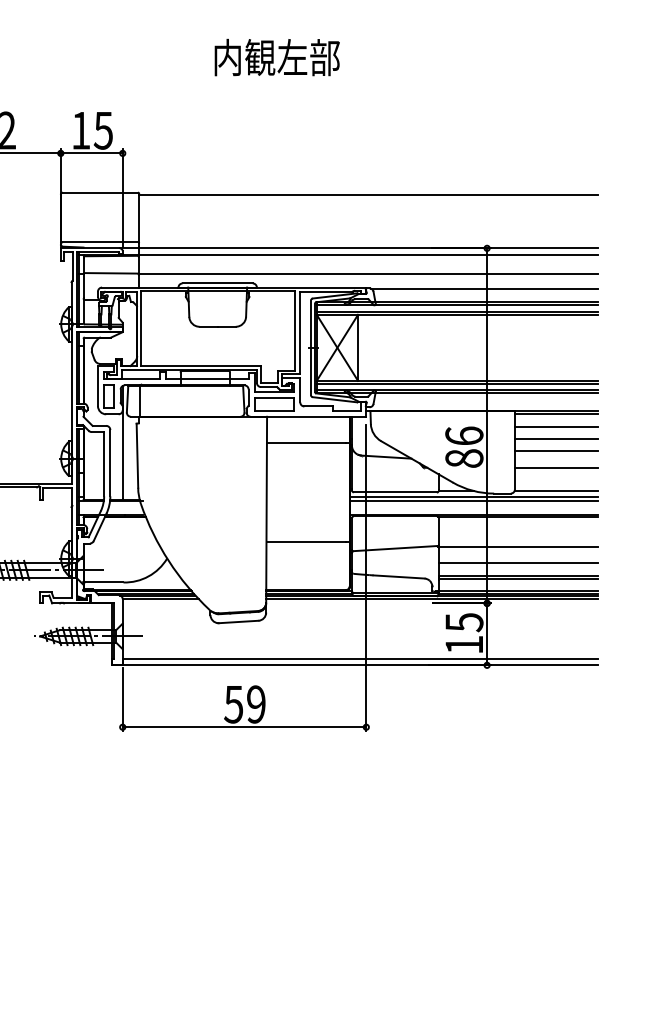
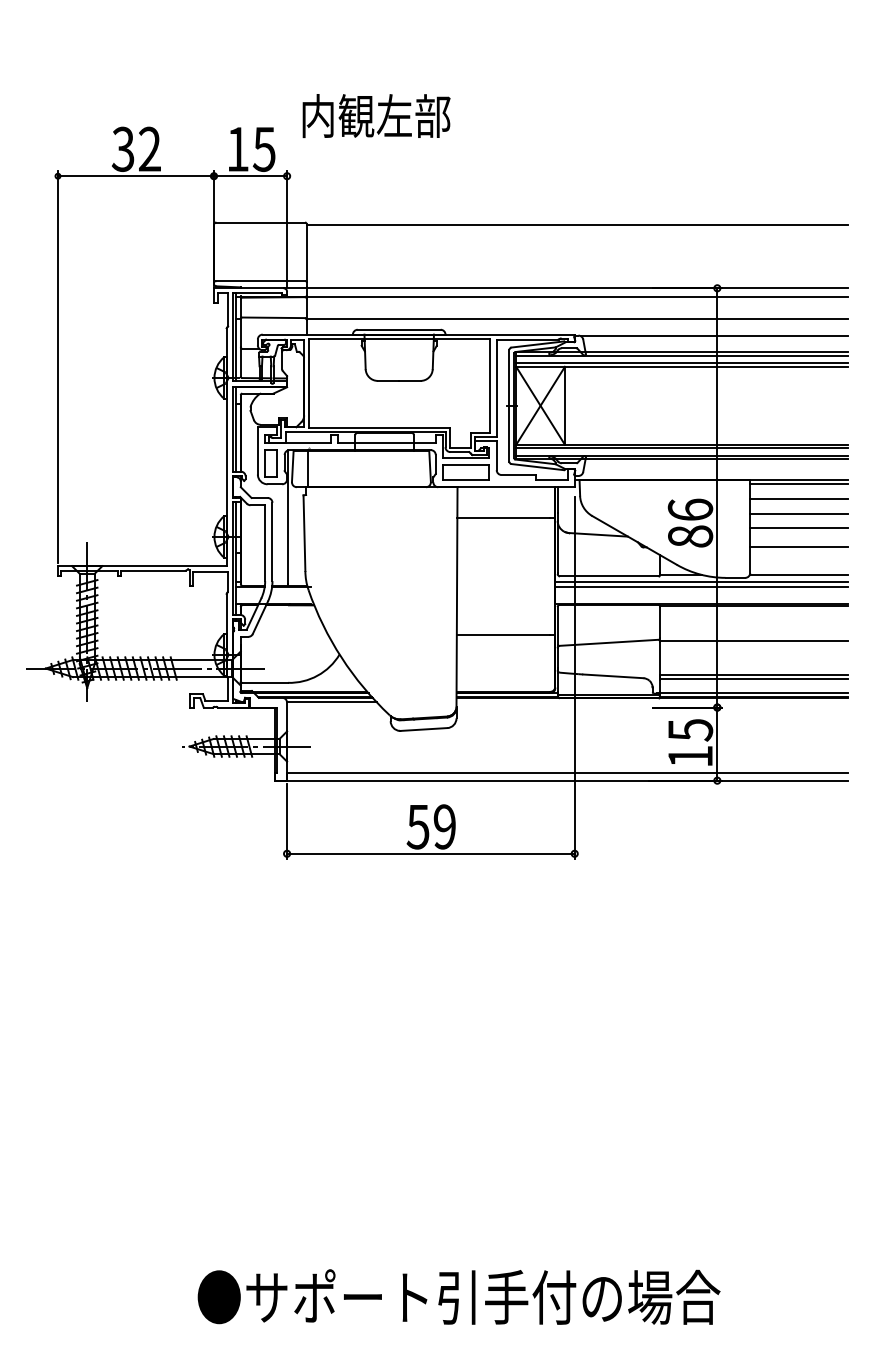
text: (277, 57) -> (376, 115), moved
line: (517, 563) -> (753, 660), removed
line: (431, 599) -> (651, 702), removed

